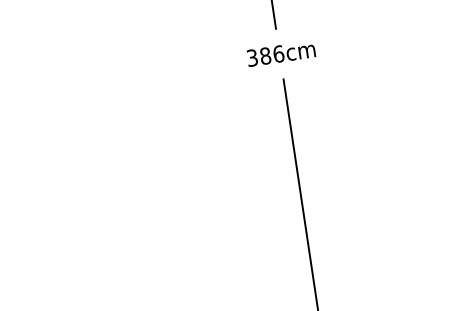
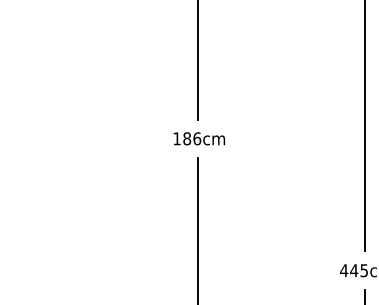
text: (251, 57) -> (176, 138), 386cm -> 186cm

